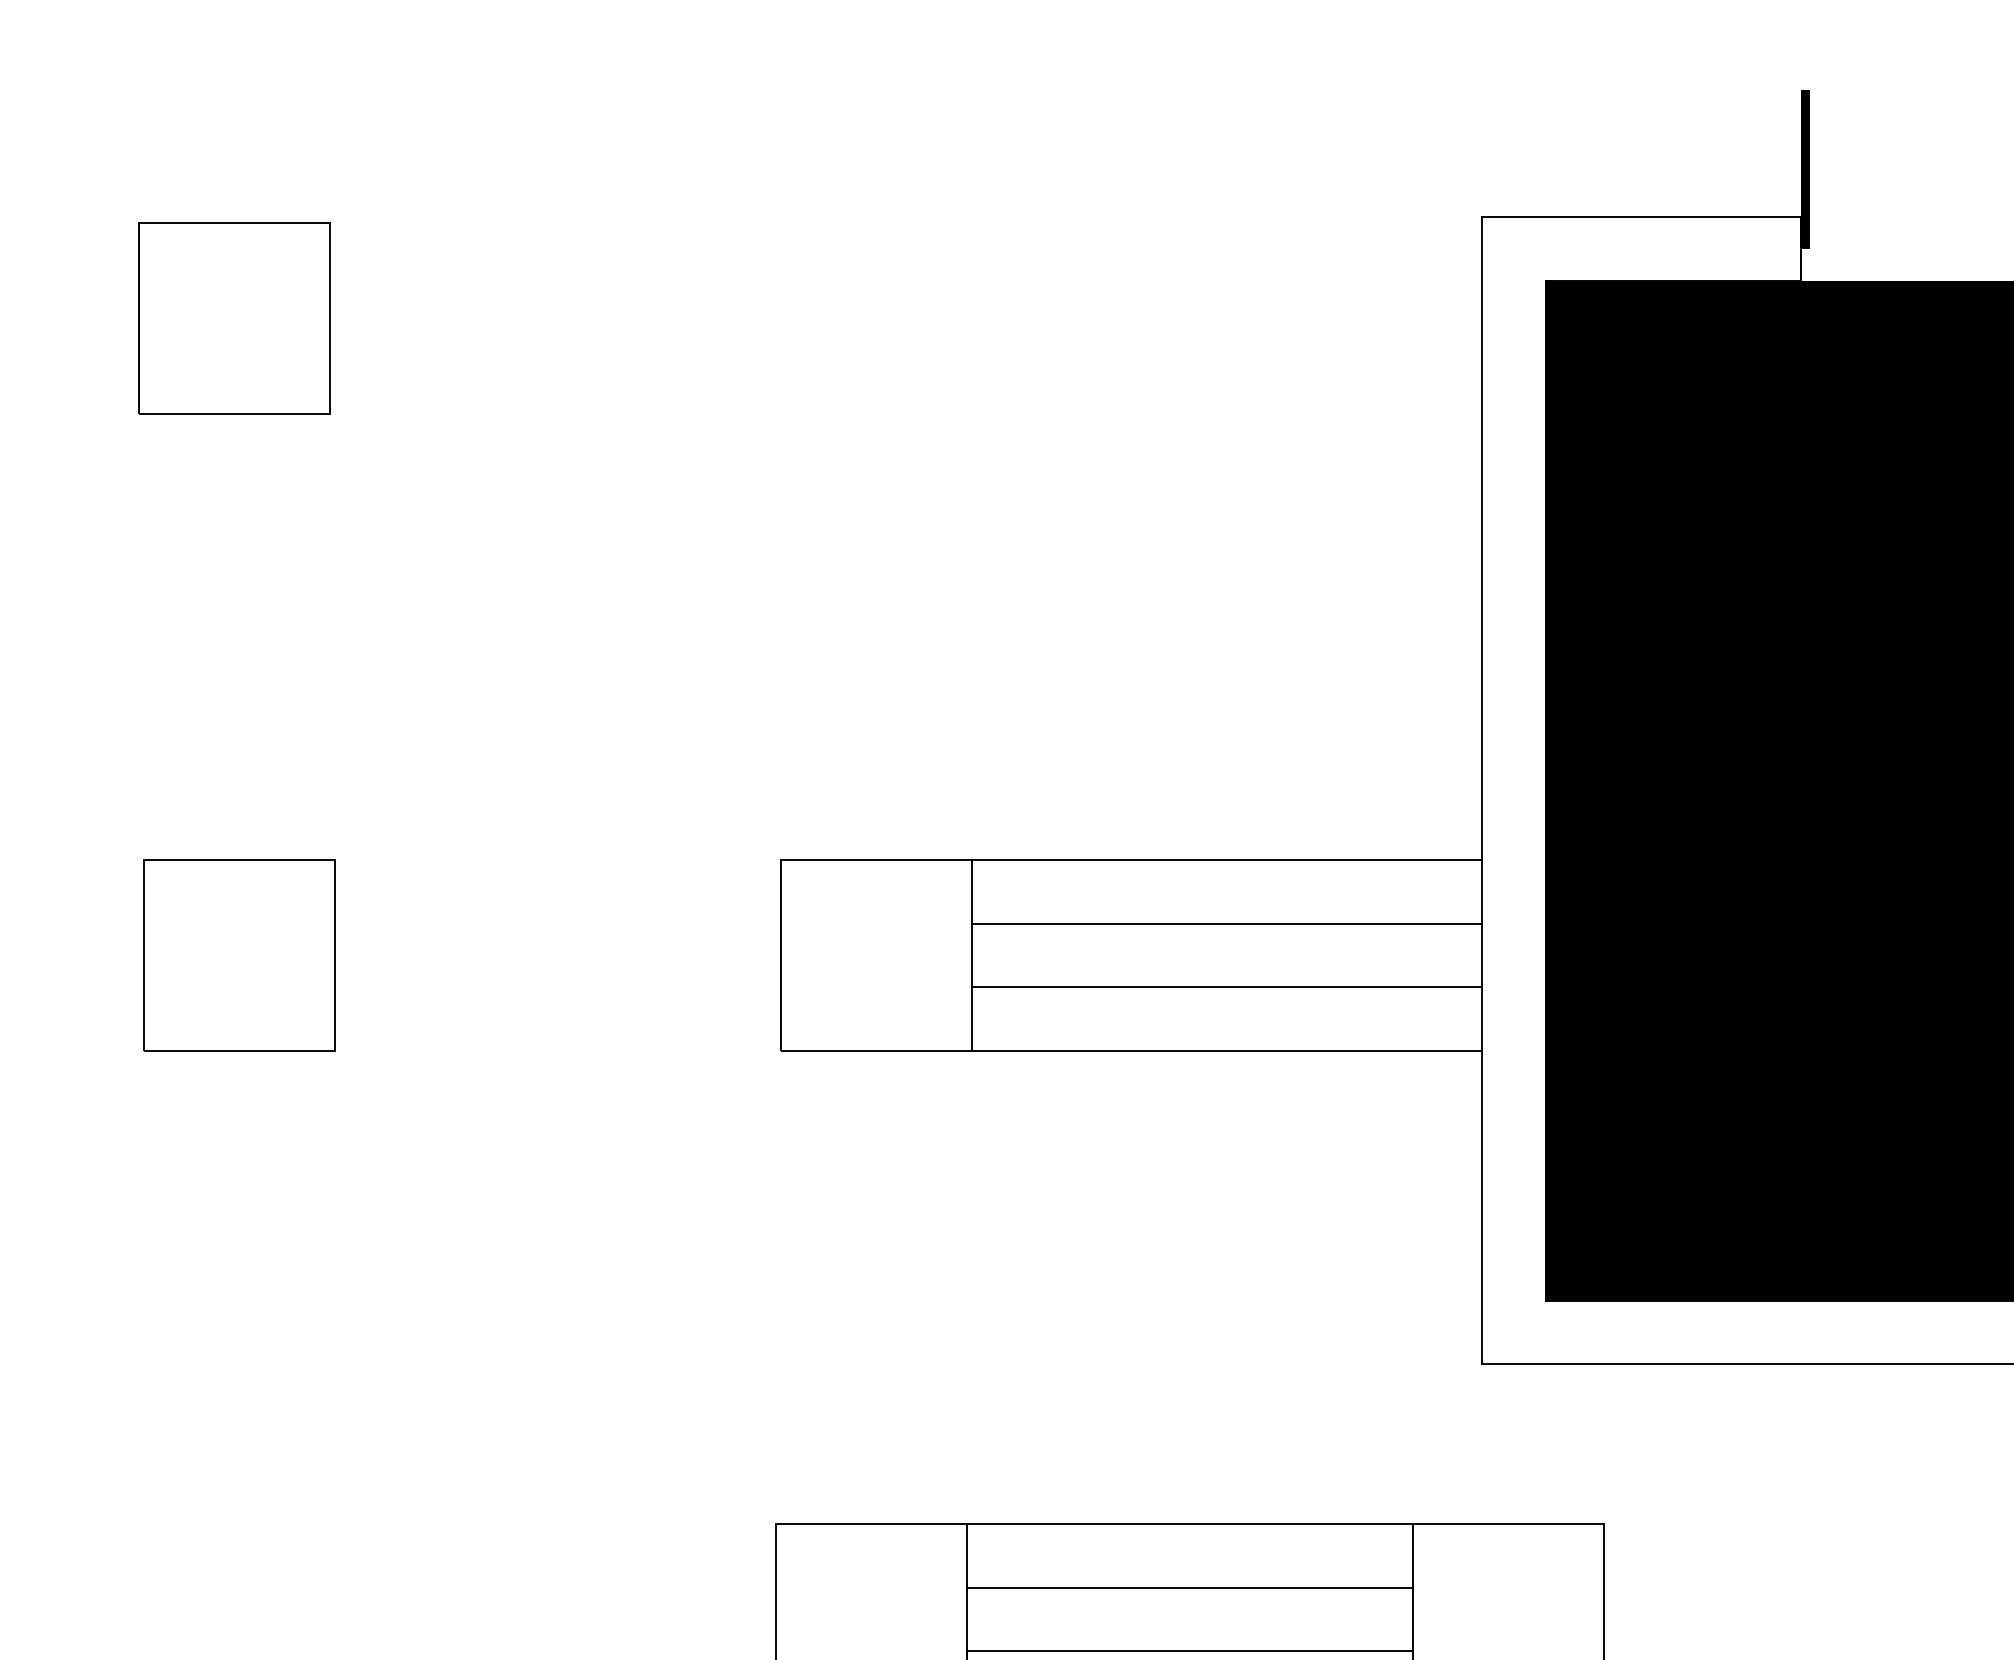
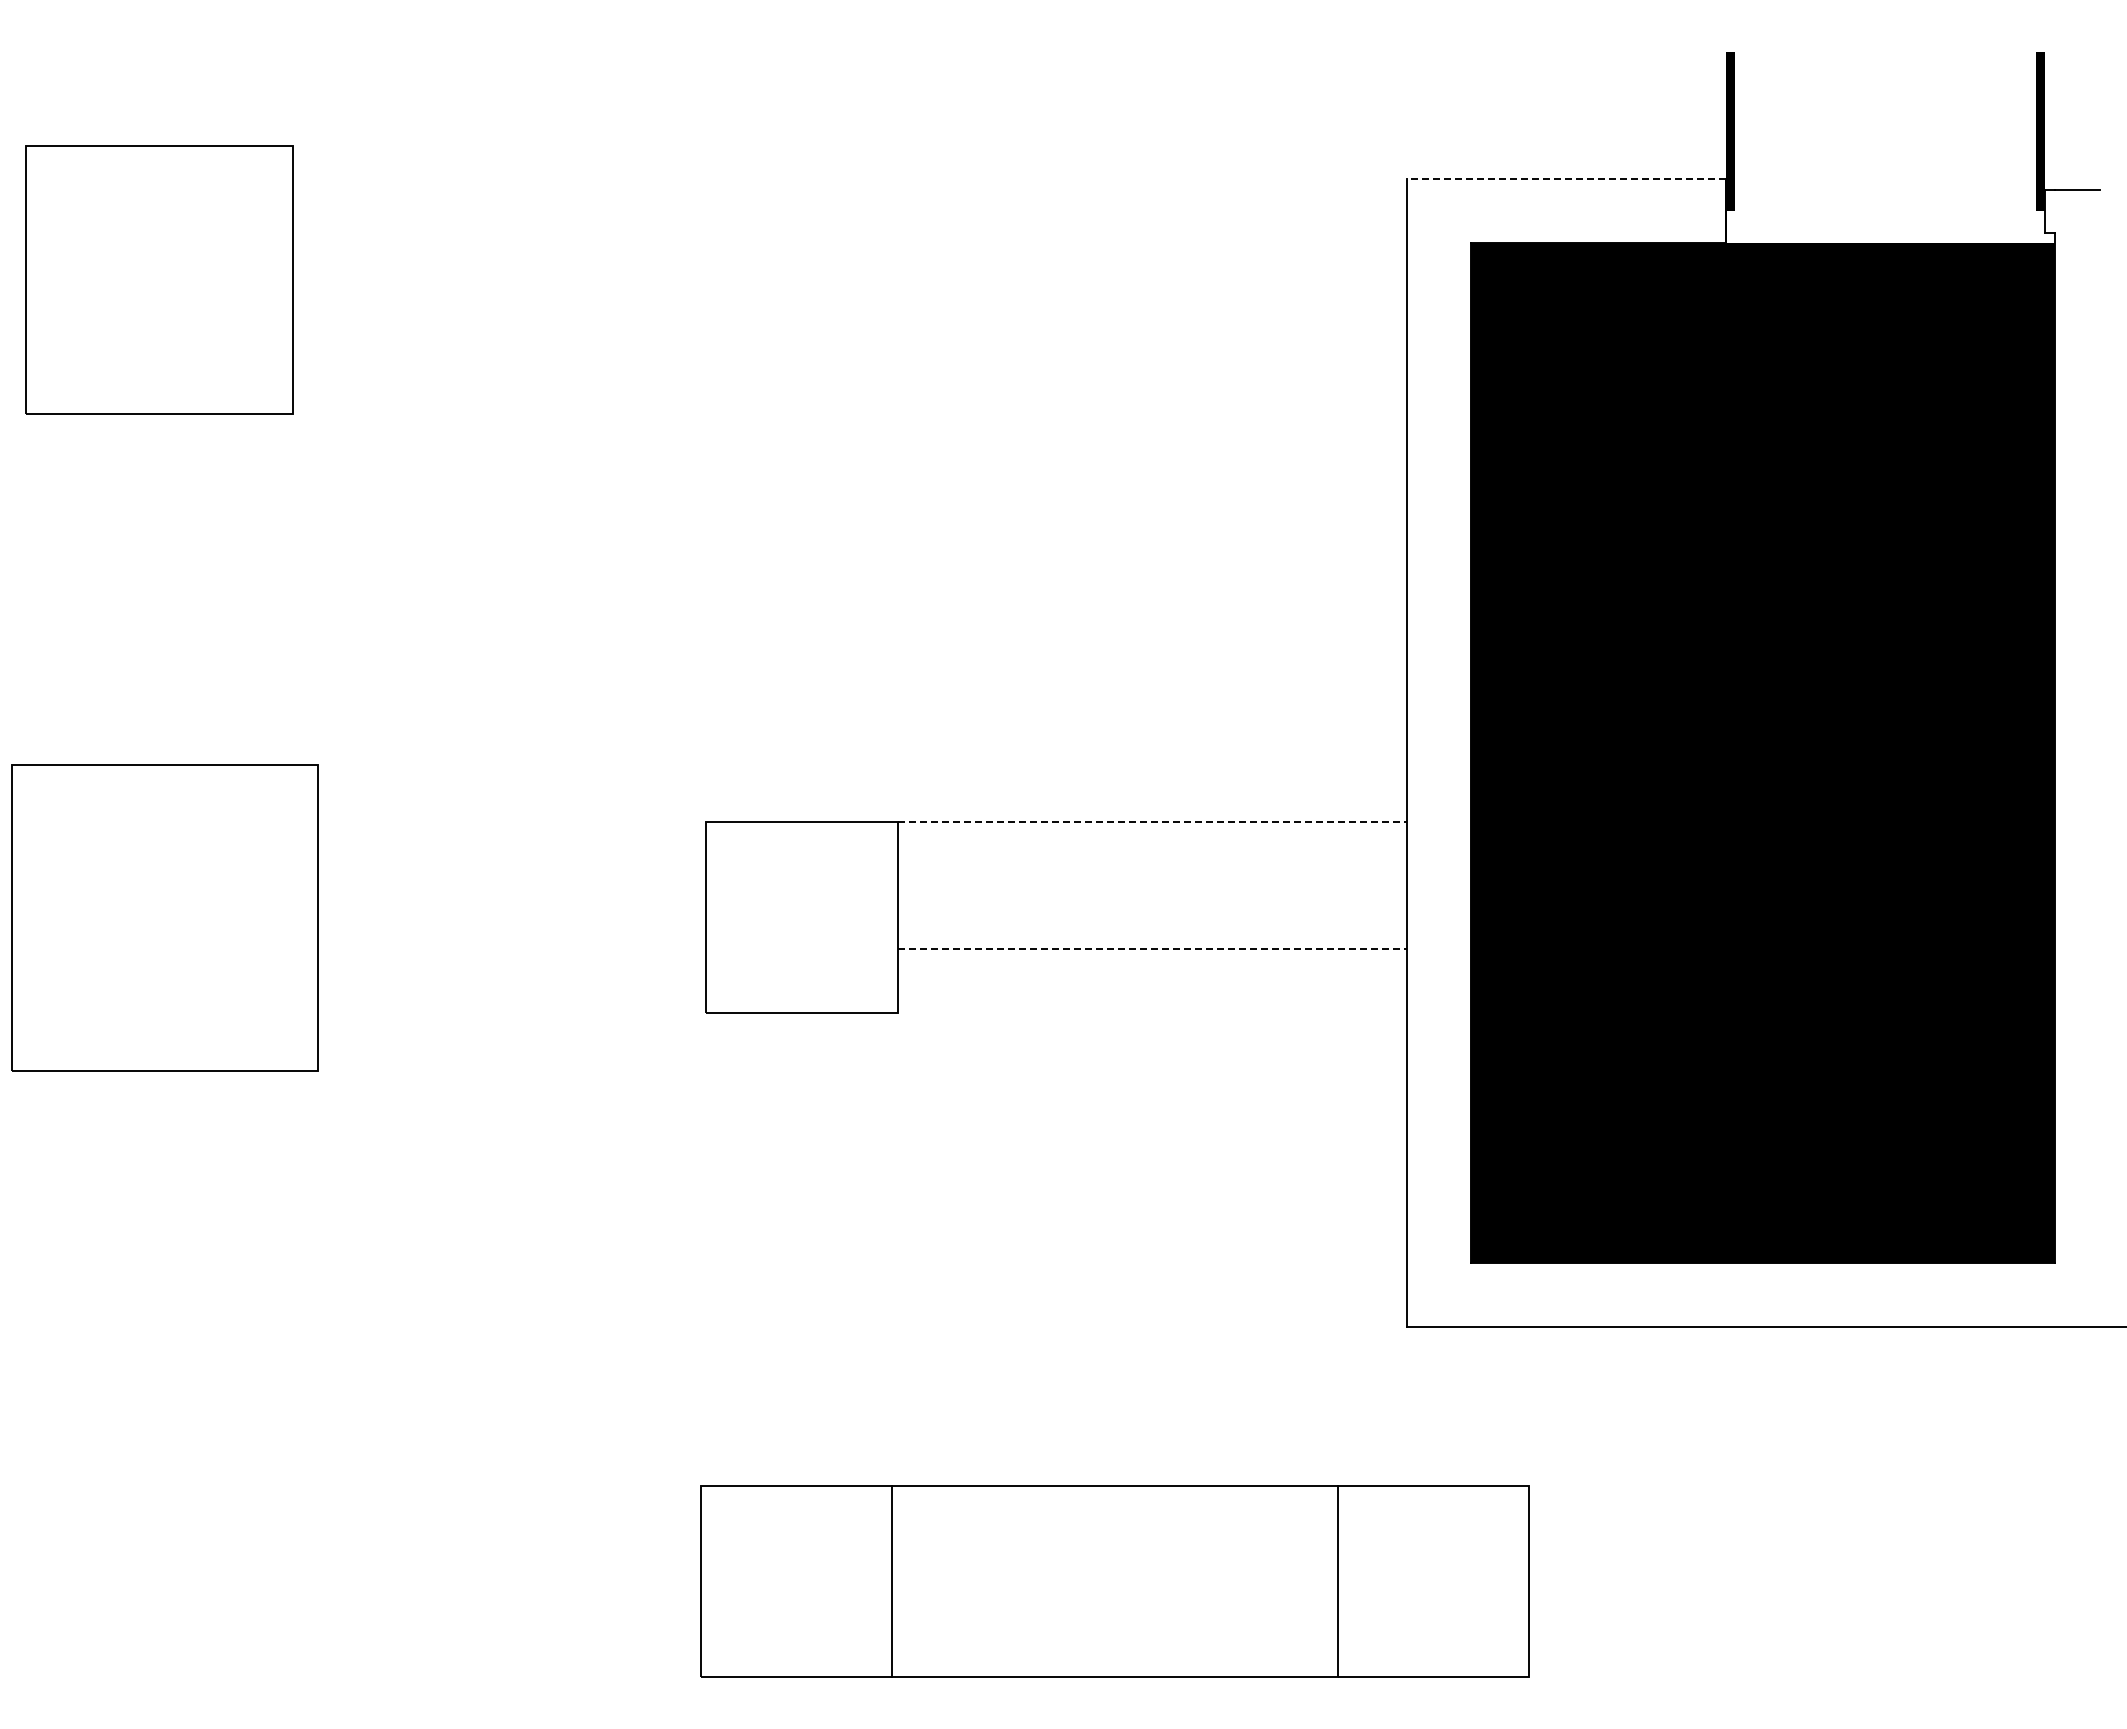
line: (1641, 217) -> (1566, 179), solid -> dashed
part: (234, 318) -> (159, 280), size x1.4
line: (1227, 860) -> (1152, 822), solid -> dashed
line: (1227, 923) -> (1152, 885), removed
part: (239, 955) -> (164, 917), size x1.6
line: (1227, 987) -> (1152, 949), solid -> dashed
line: (1227, 1051) -> (1152, 1013), removed
line: (1190, 1587) -> (1115, 1549), removed
line: (1190, 1651) -> (1115, 1613), removed

